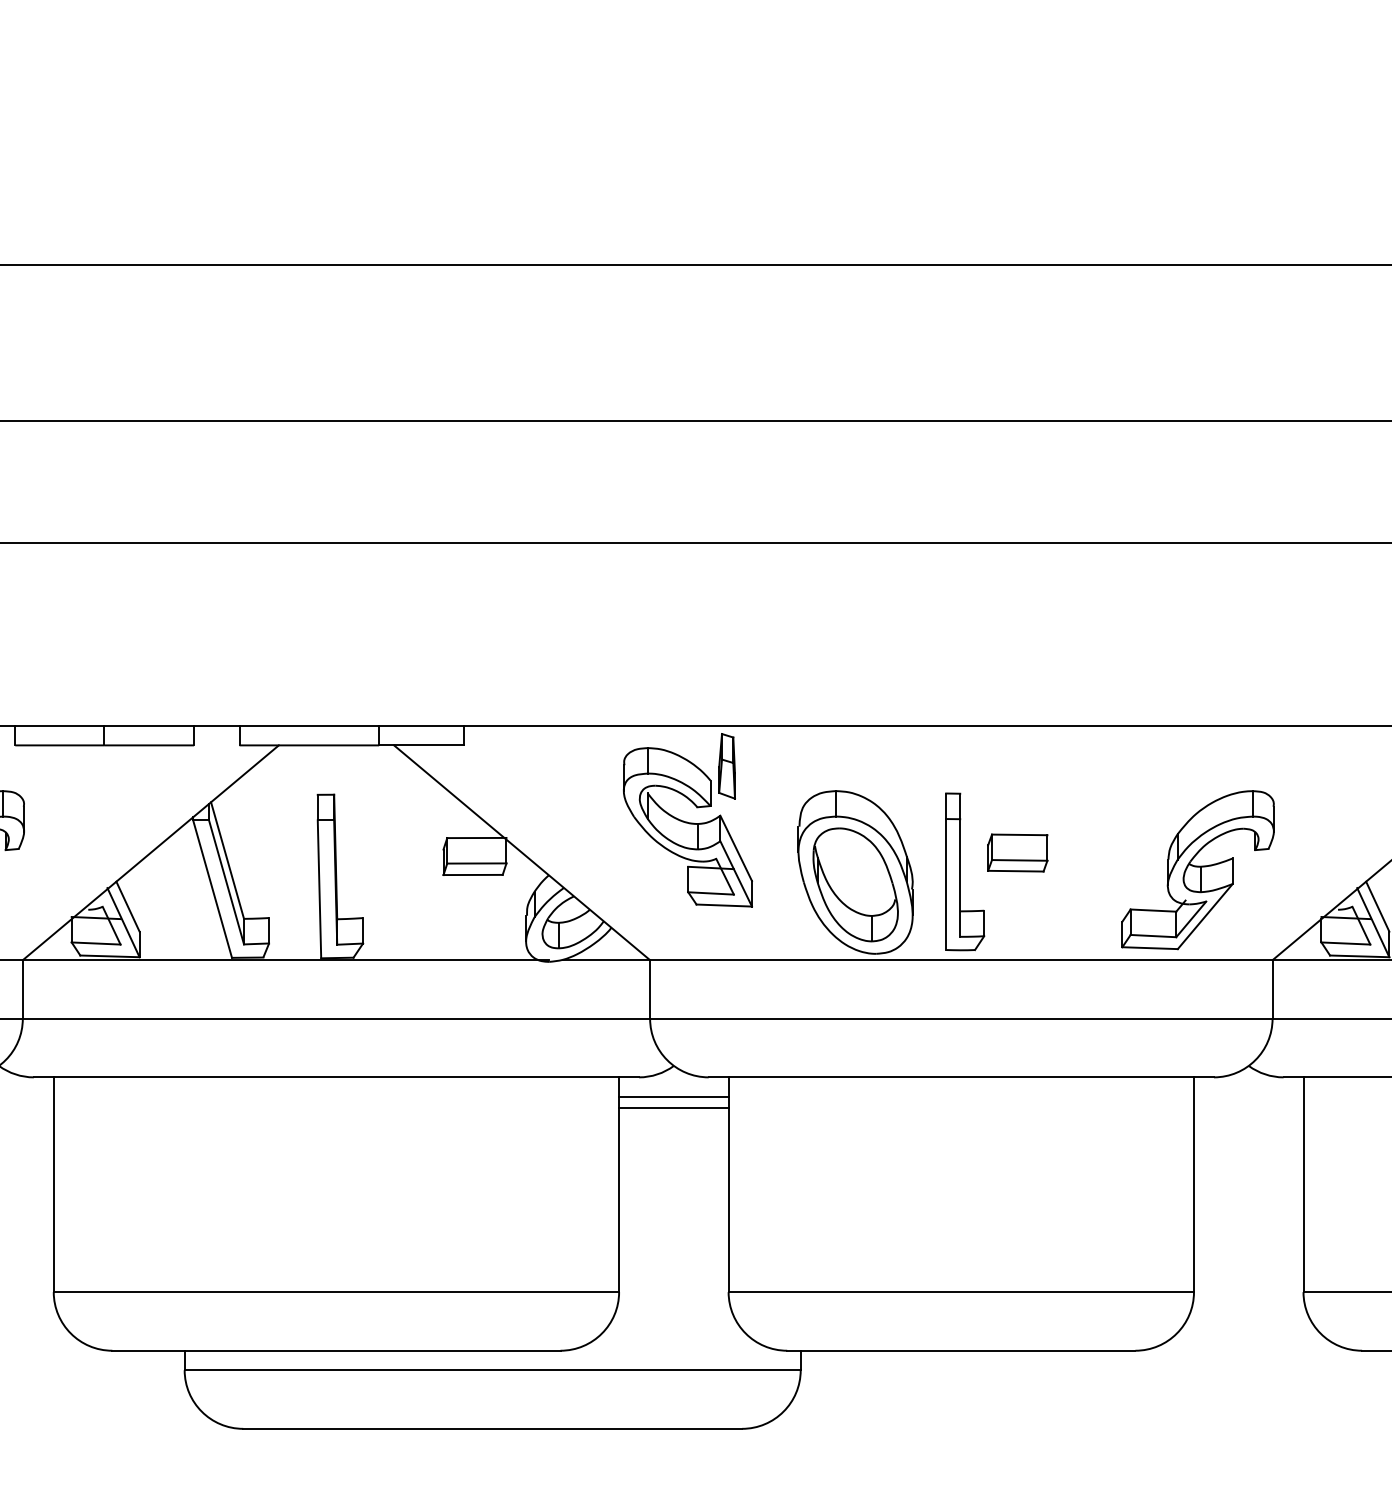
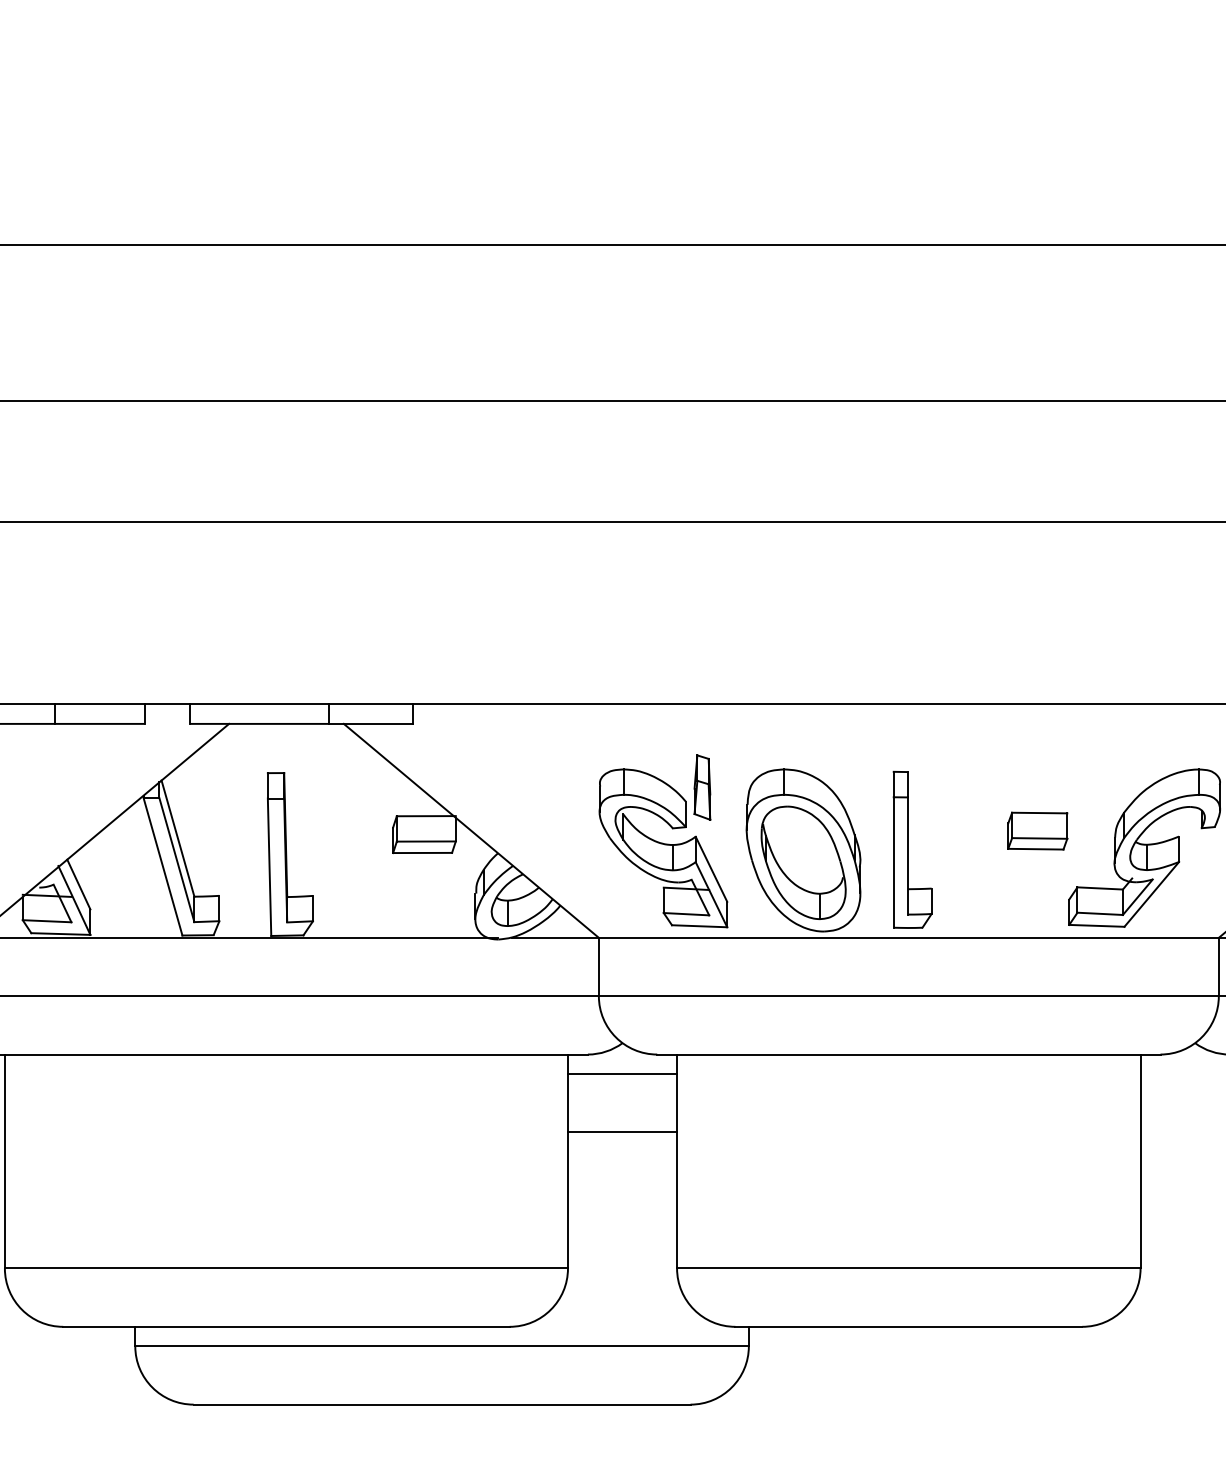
part: (687, 820) -> (662, 841), moved
part: (1017, 852) -> (1037, 830), moved
line: (673, 1108) -> (622, 1132), moved

